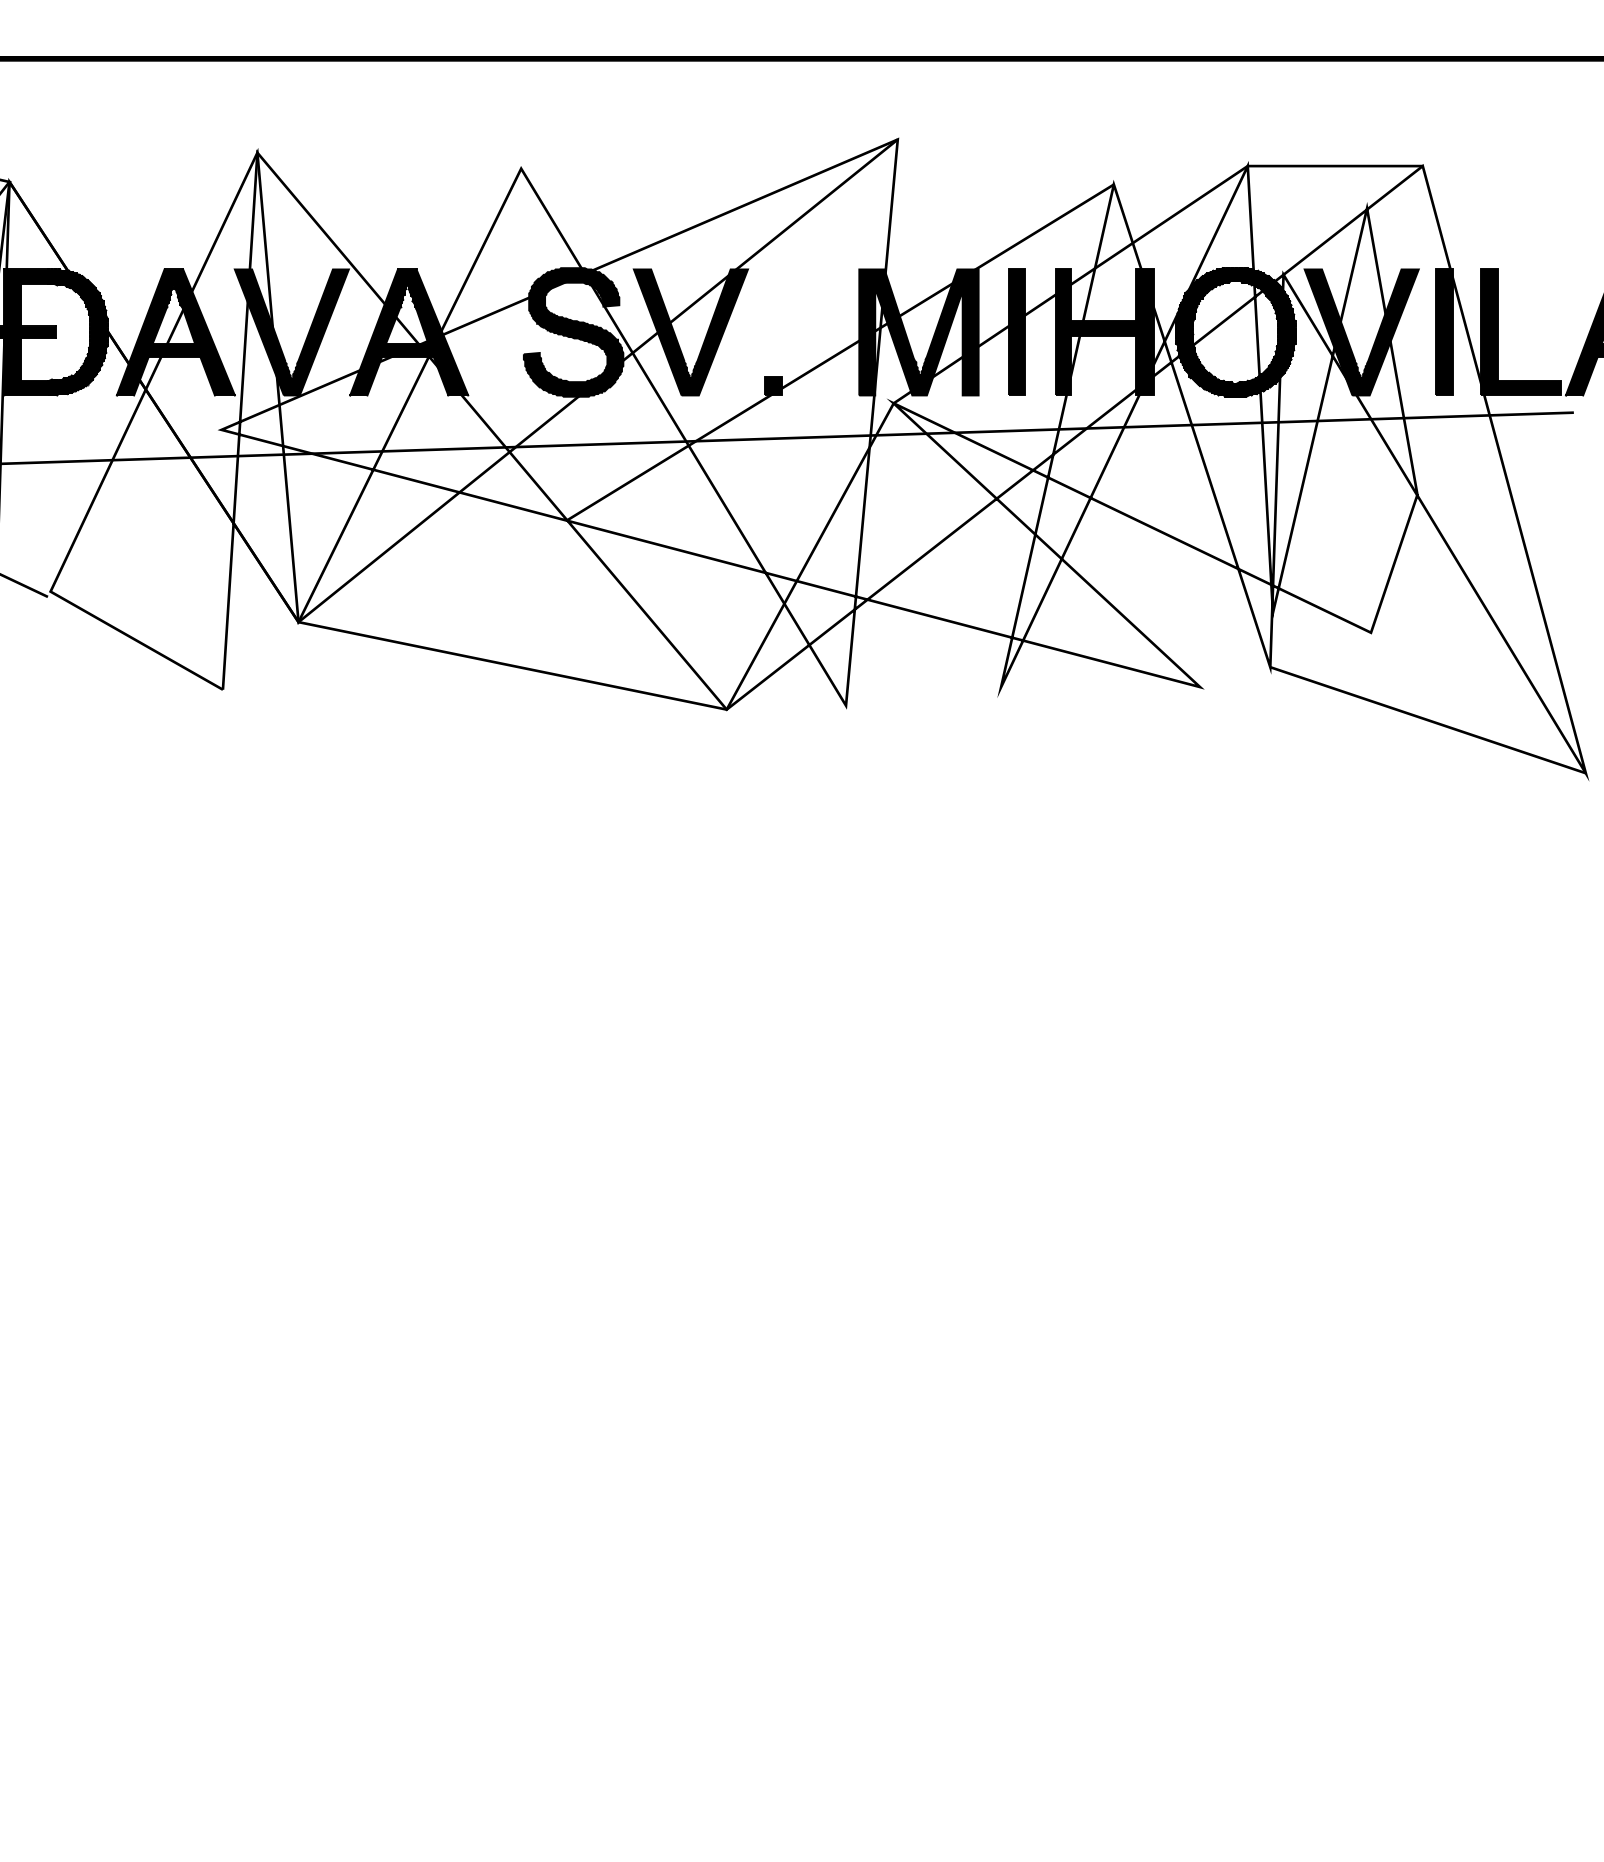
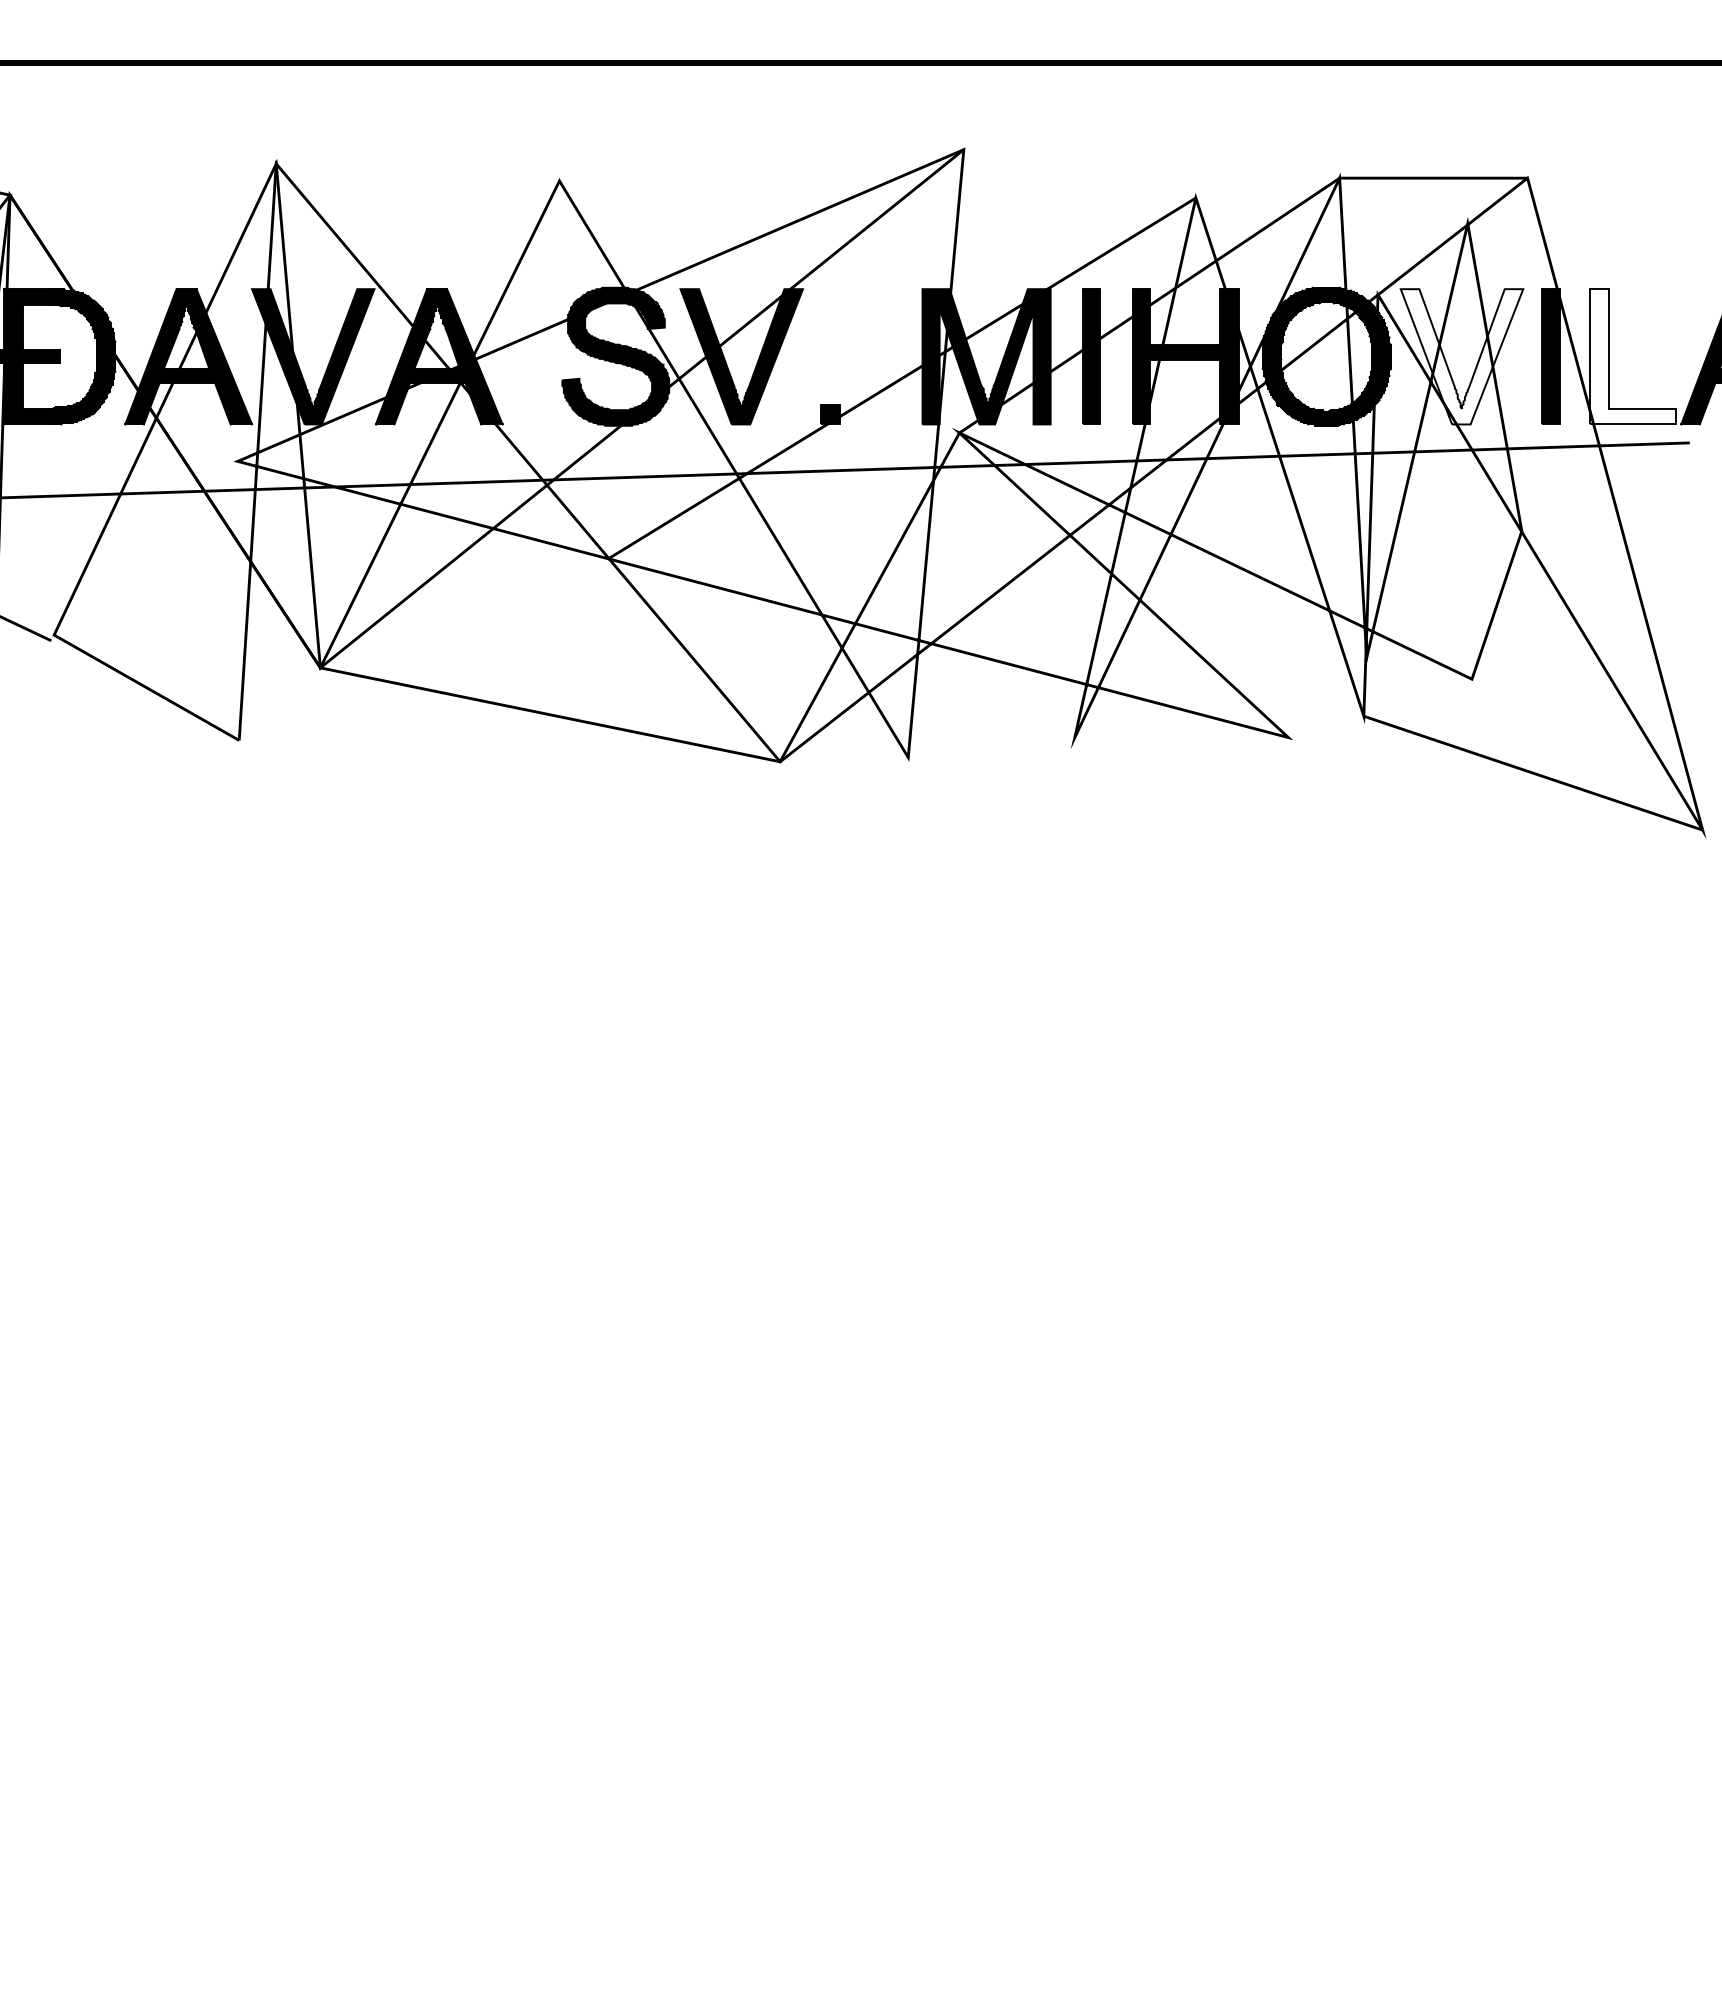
fill: (1361, 332) -> (1461, 356), removed
fill: (1520, 332) -> (1632, 356), removed

